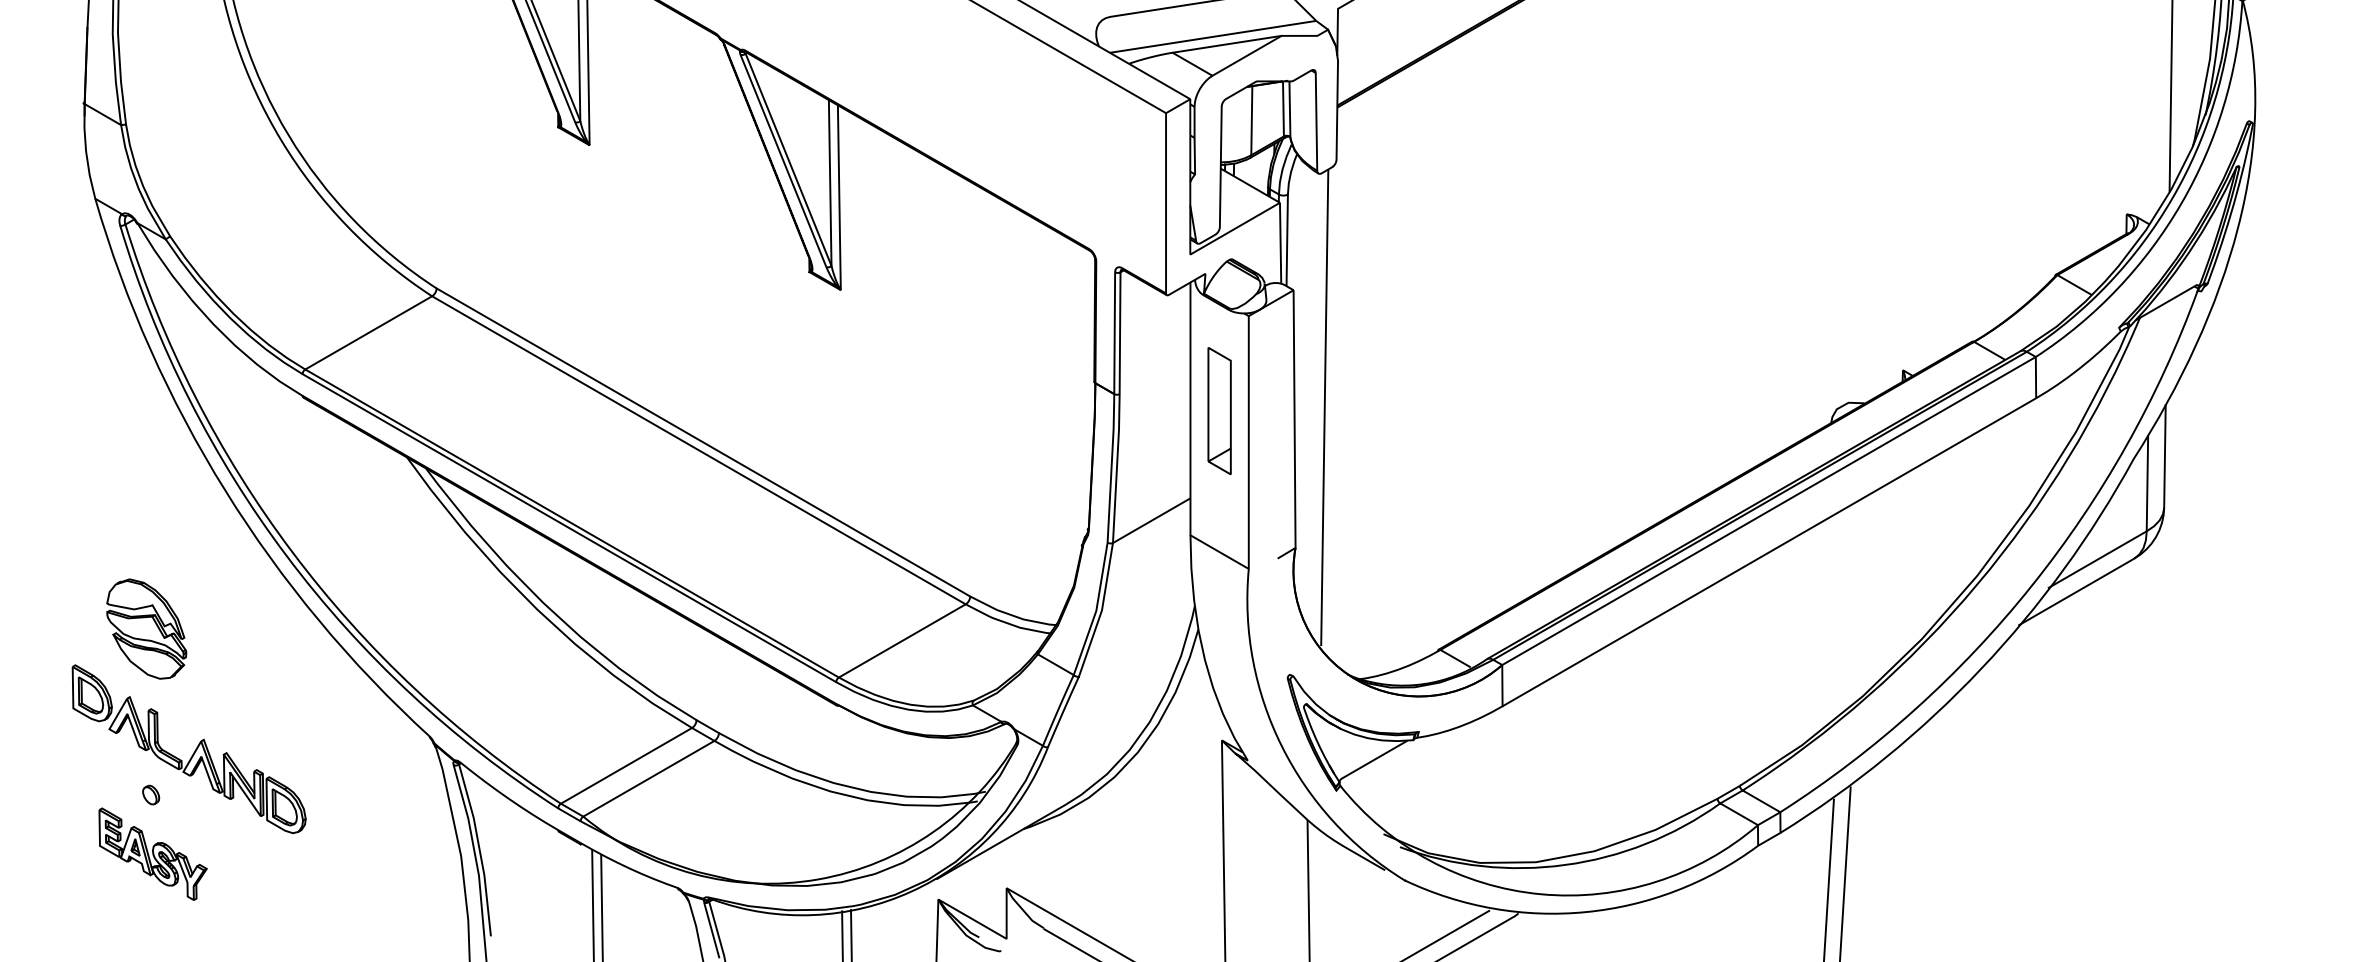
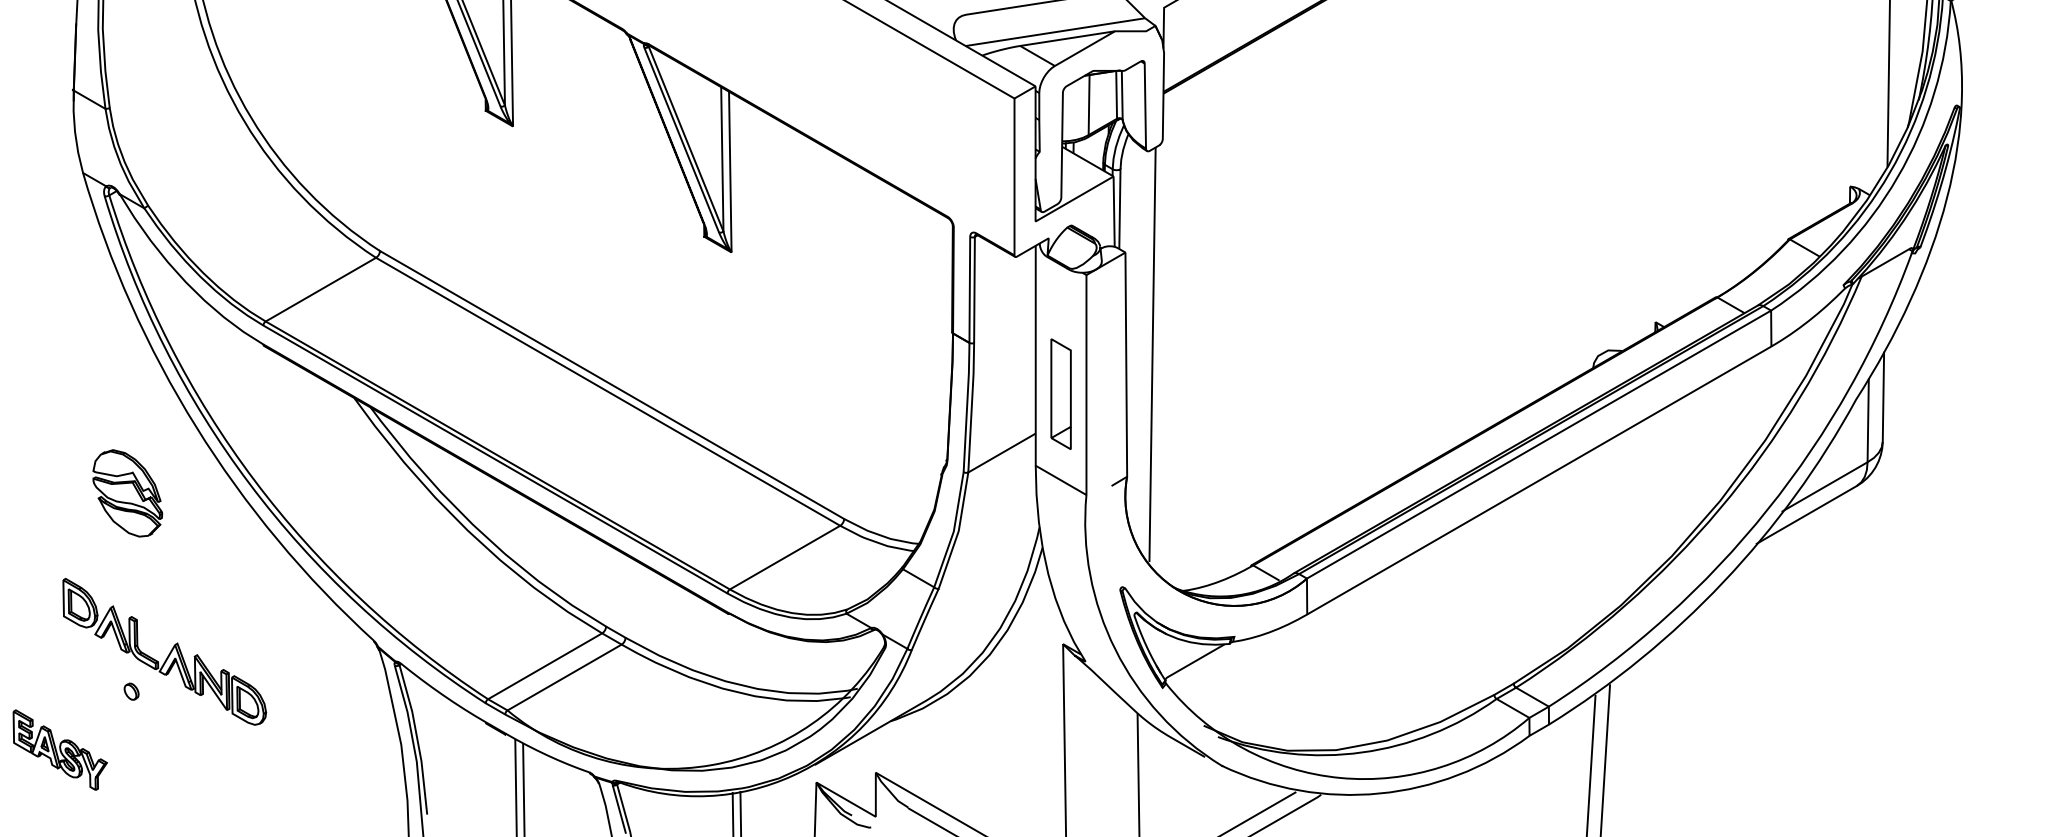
curve: (1209, 411) -> (1052, 394), moved
part: (146, 628) -> (127, 492), moved
part: (152, 853) -> (59, 749), moved

